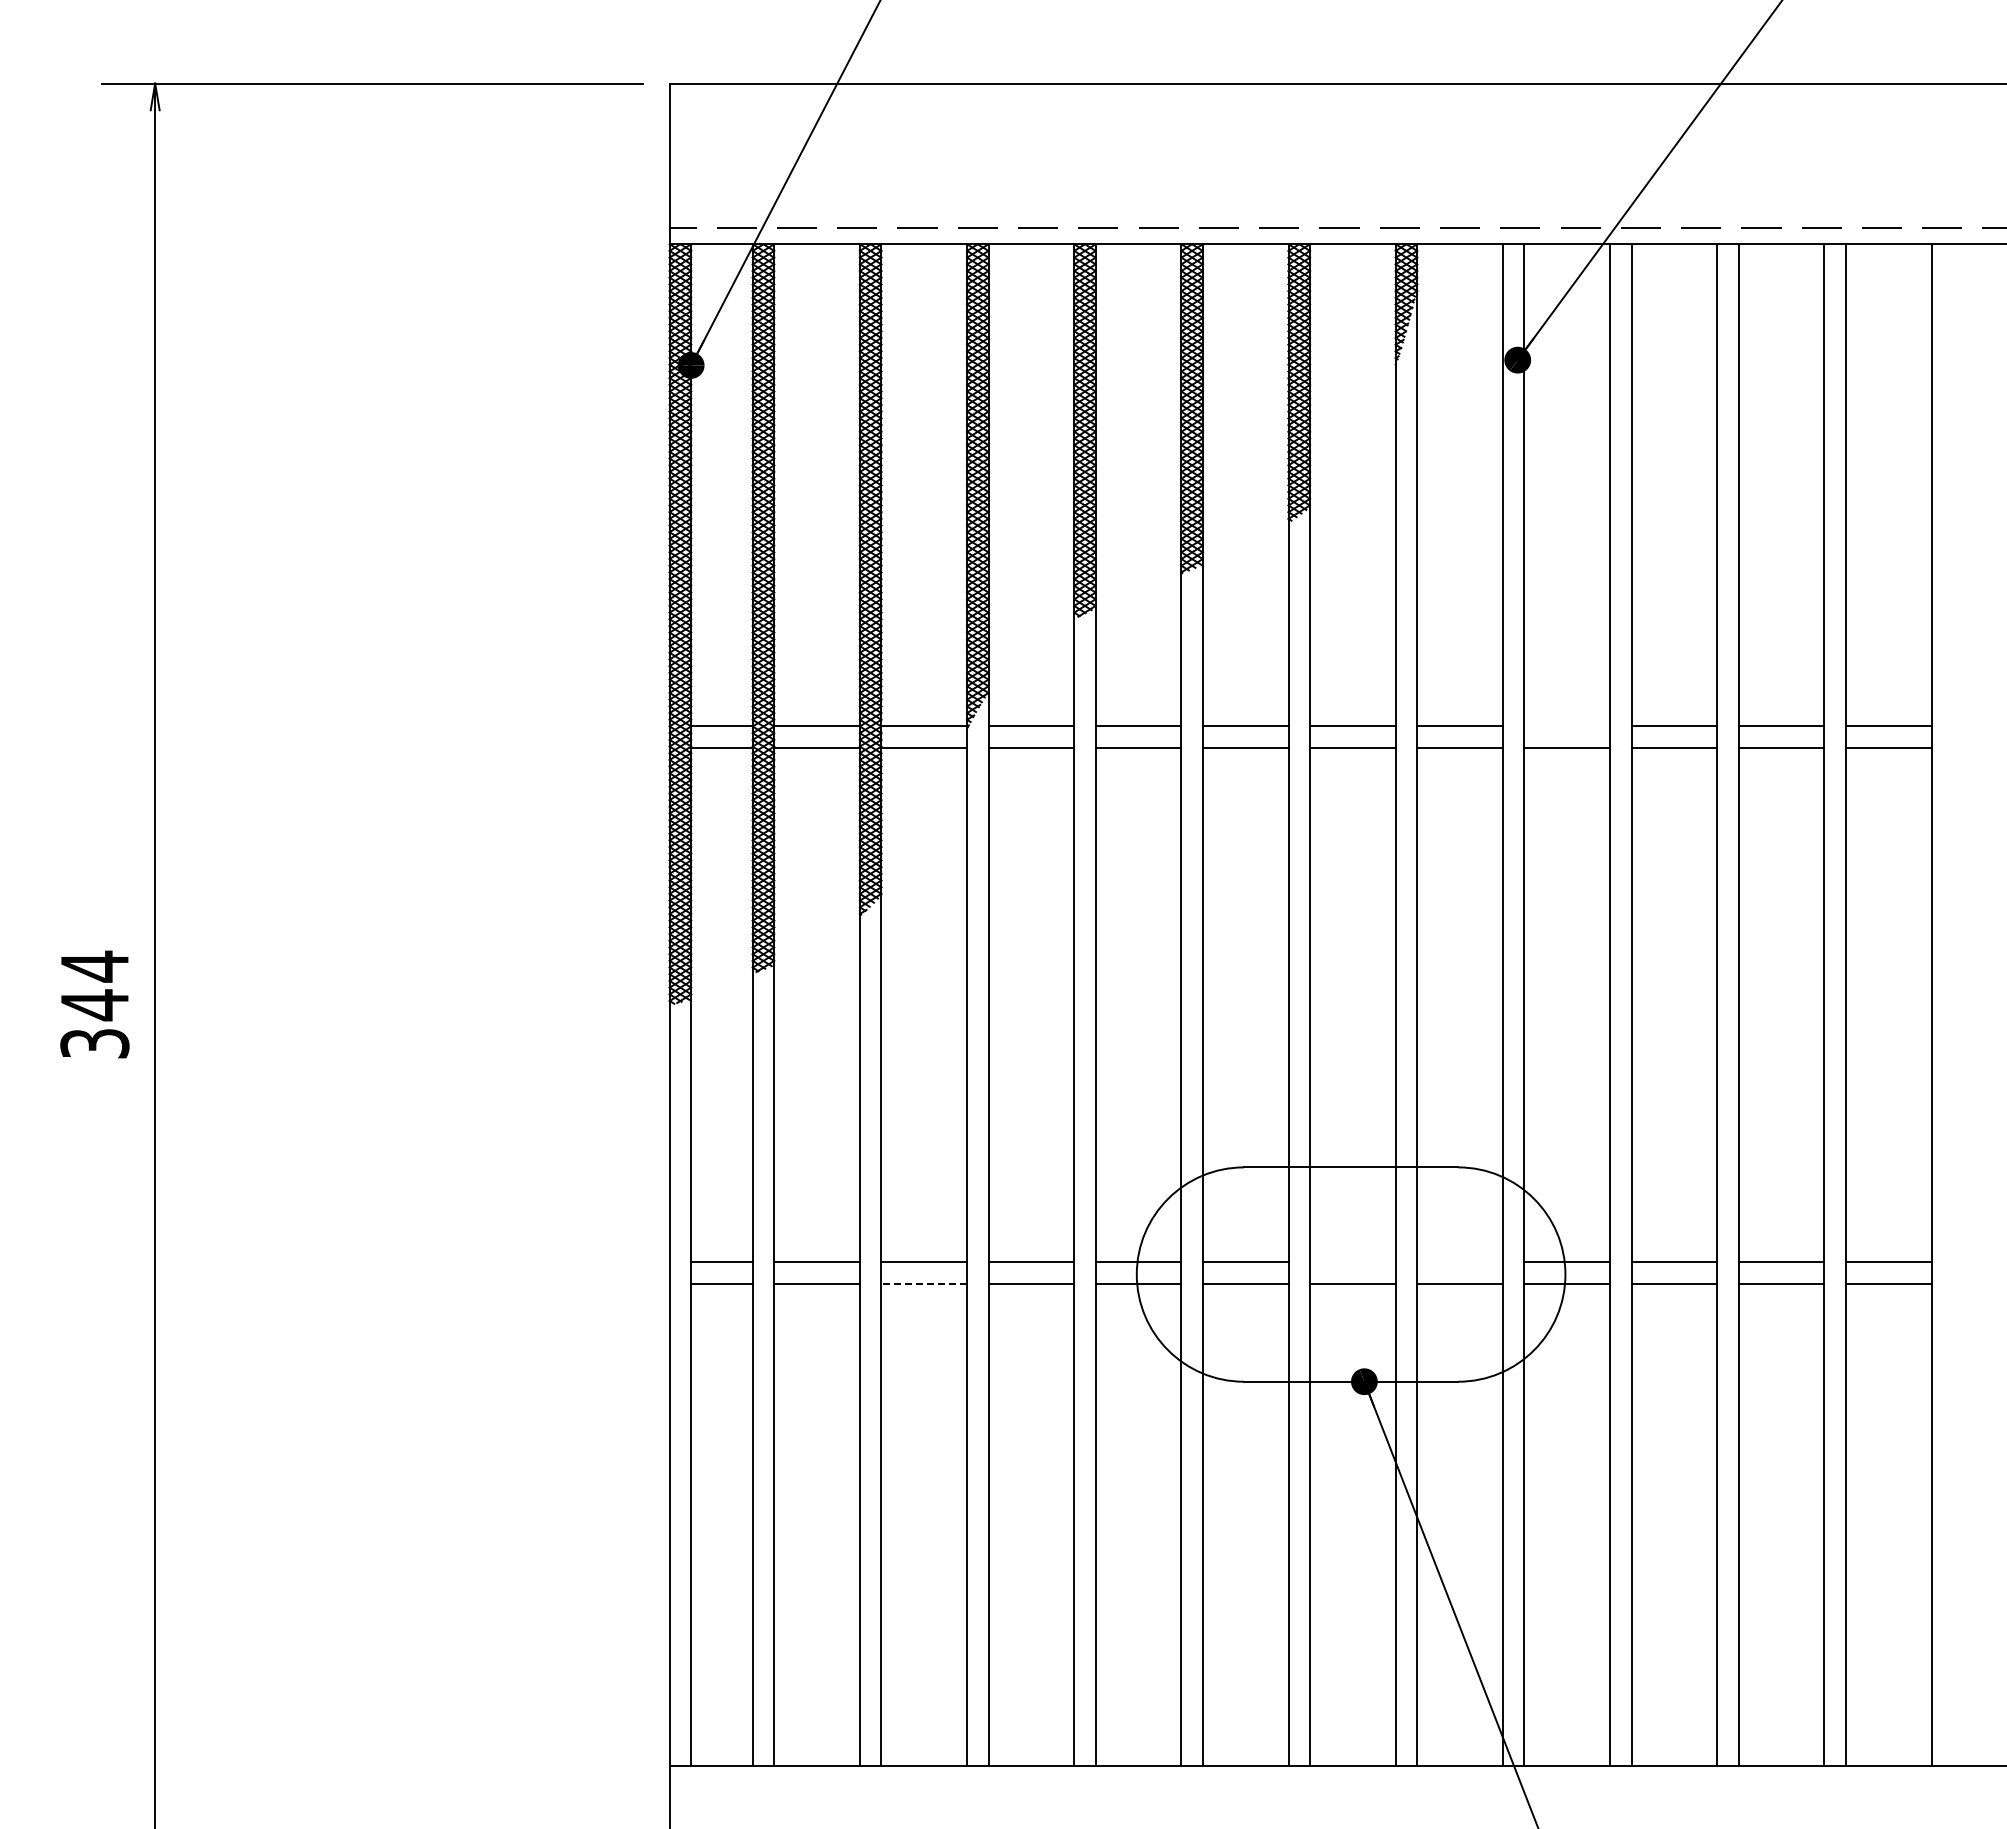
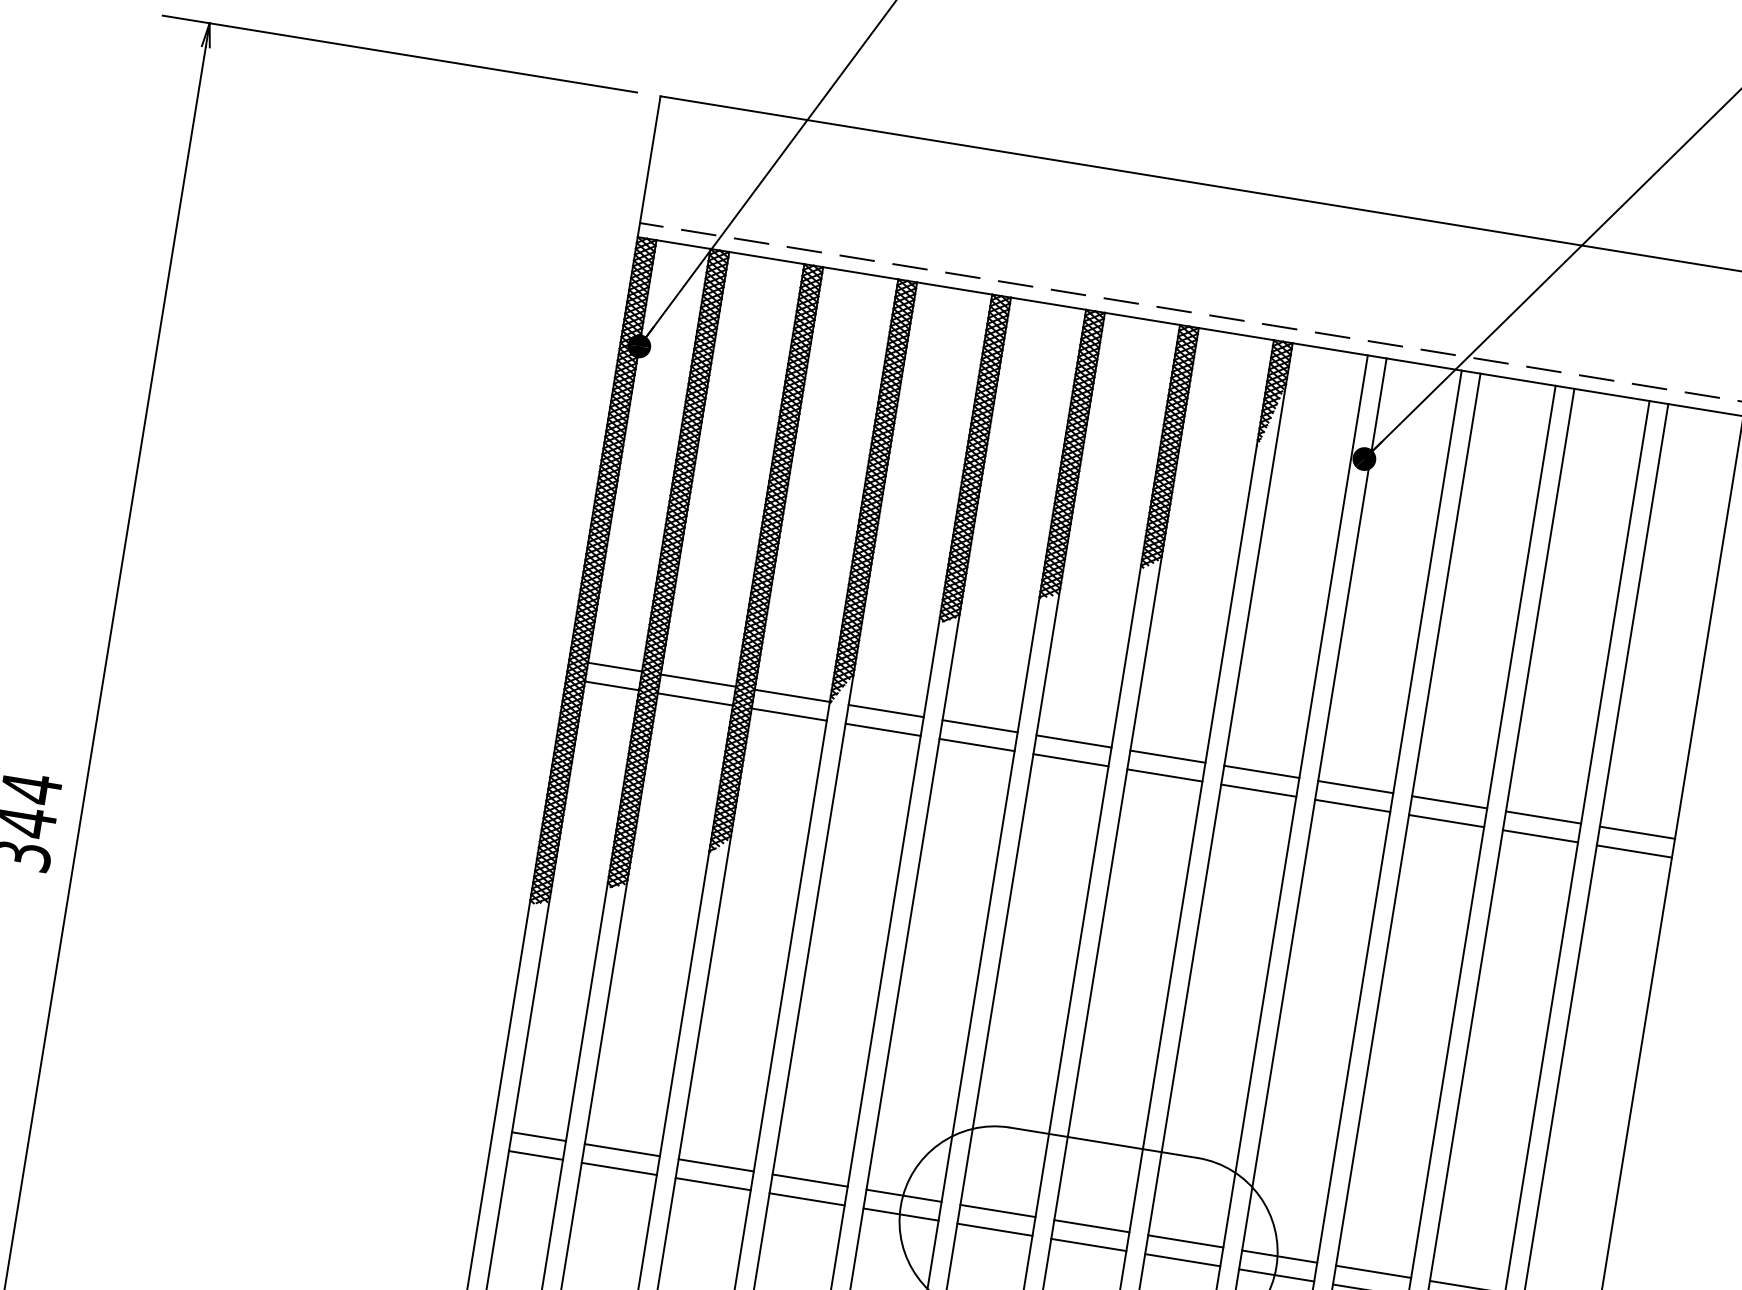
line: (1567, 726) -> (1356, 787), added
line: (1352, 1262) -> (1091, 1226), added
line: (1459, 1262) -> (1185, 1241), added
line: (924, 1283) -> (713, 1183), dashed -> solid

